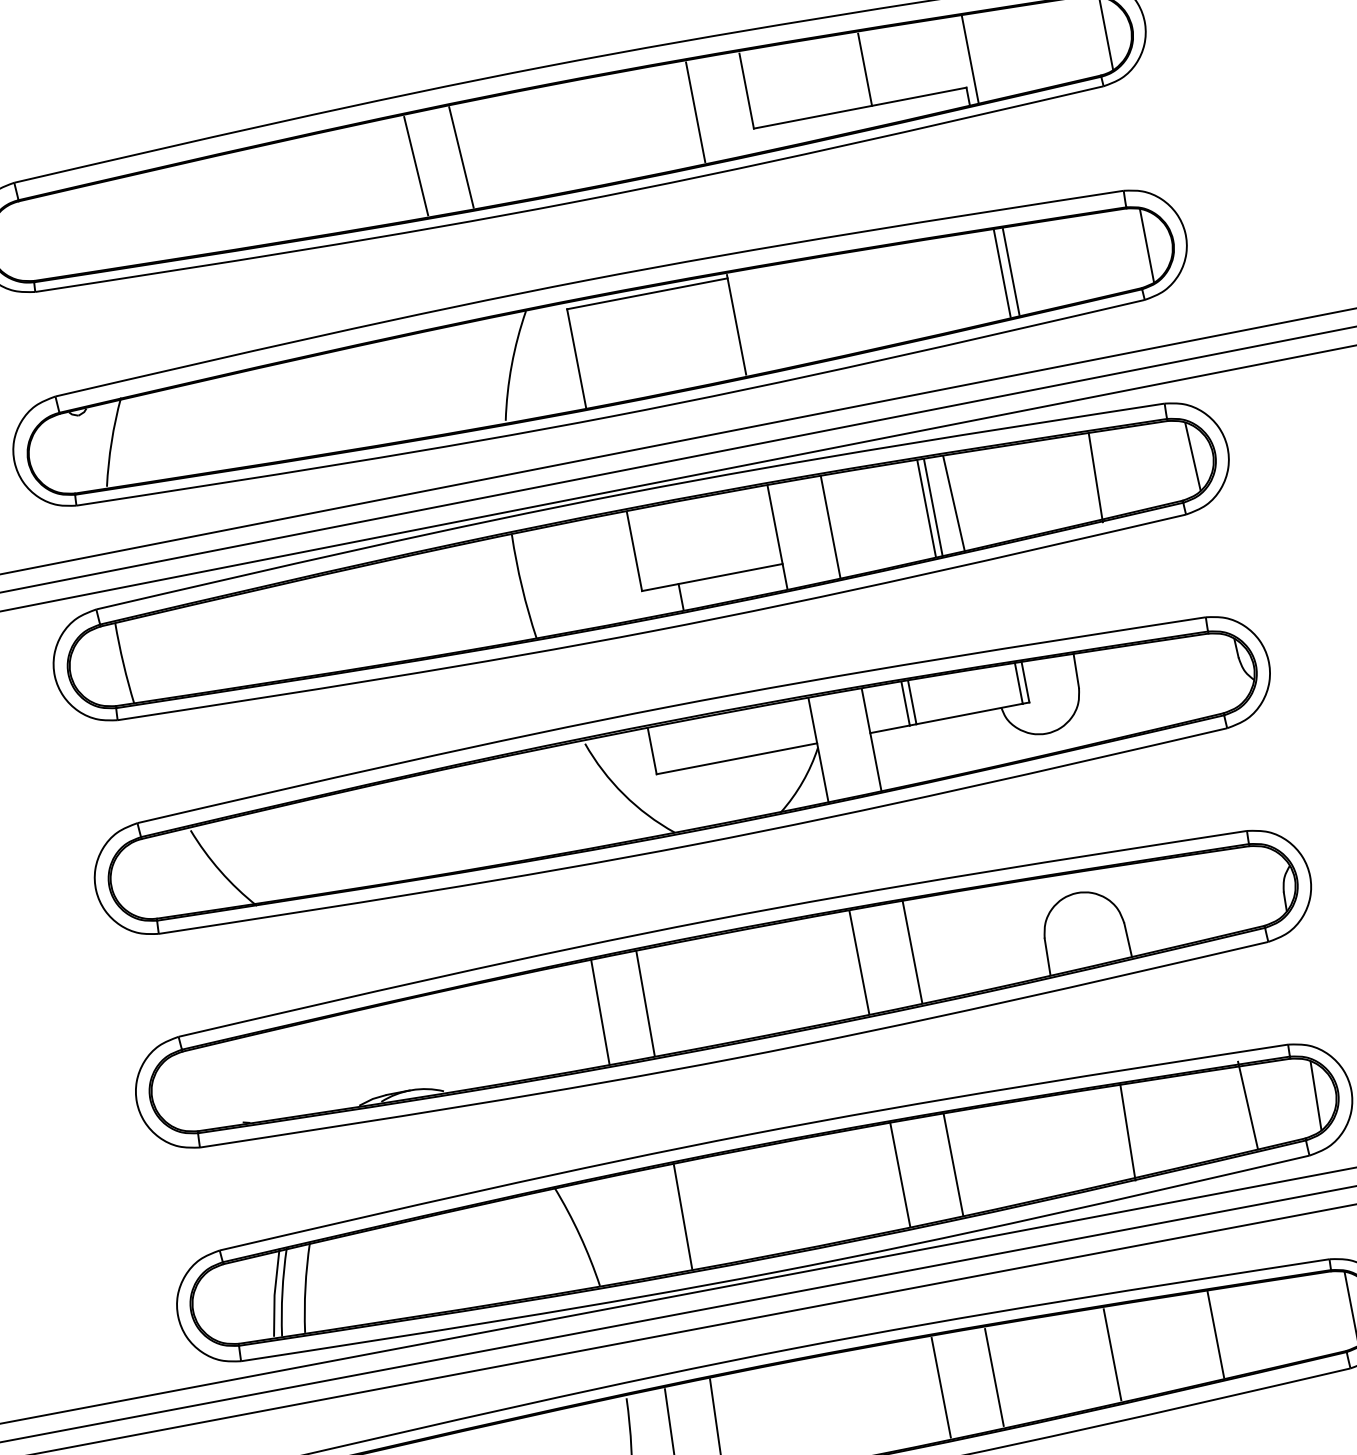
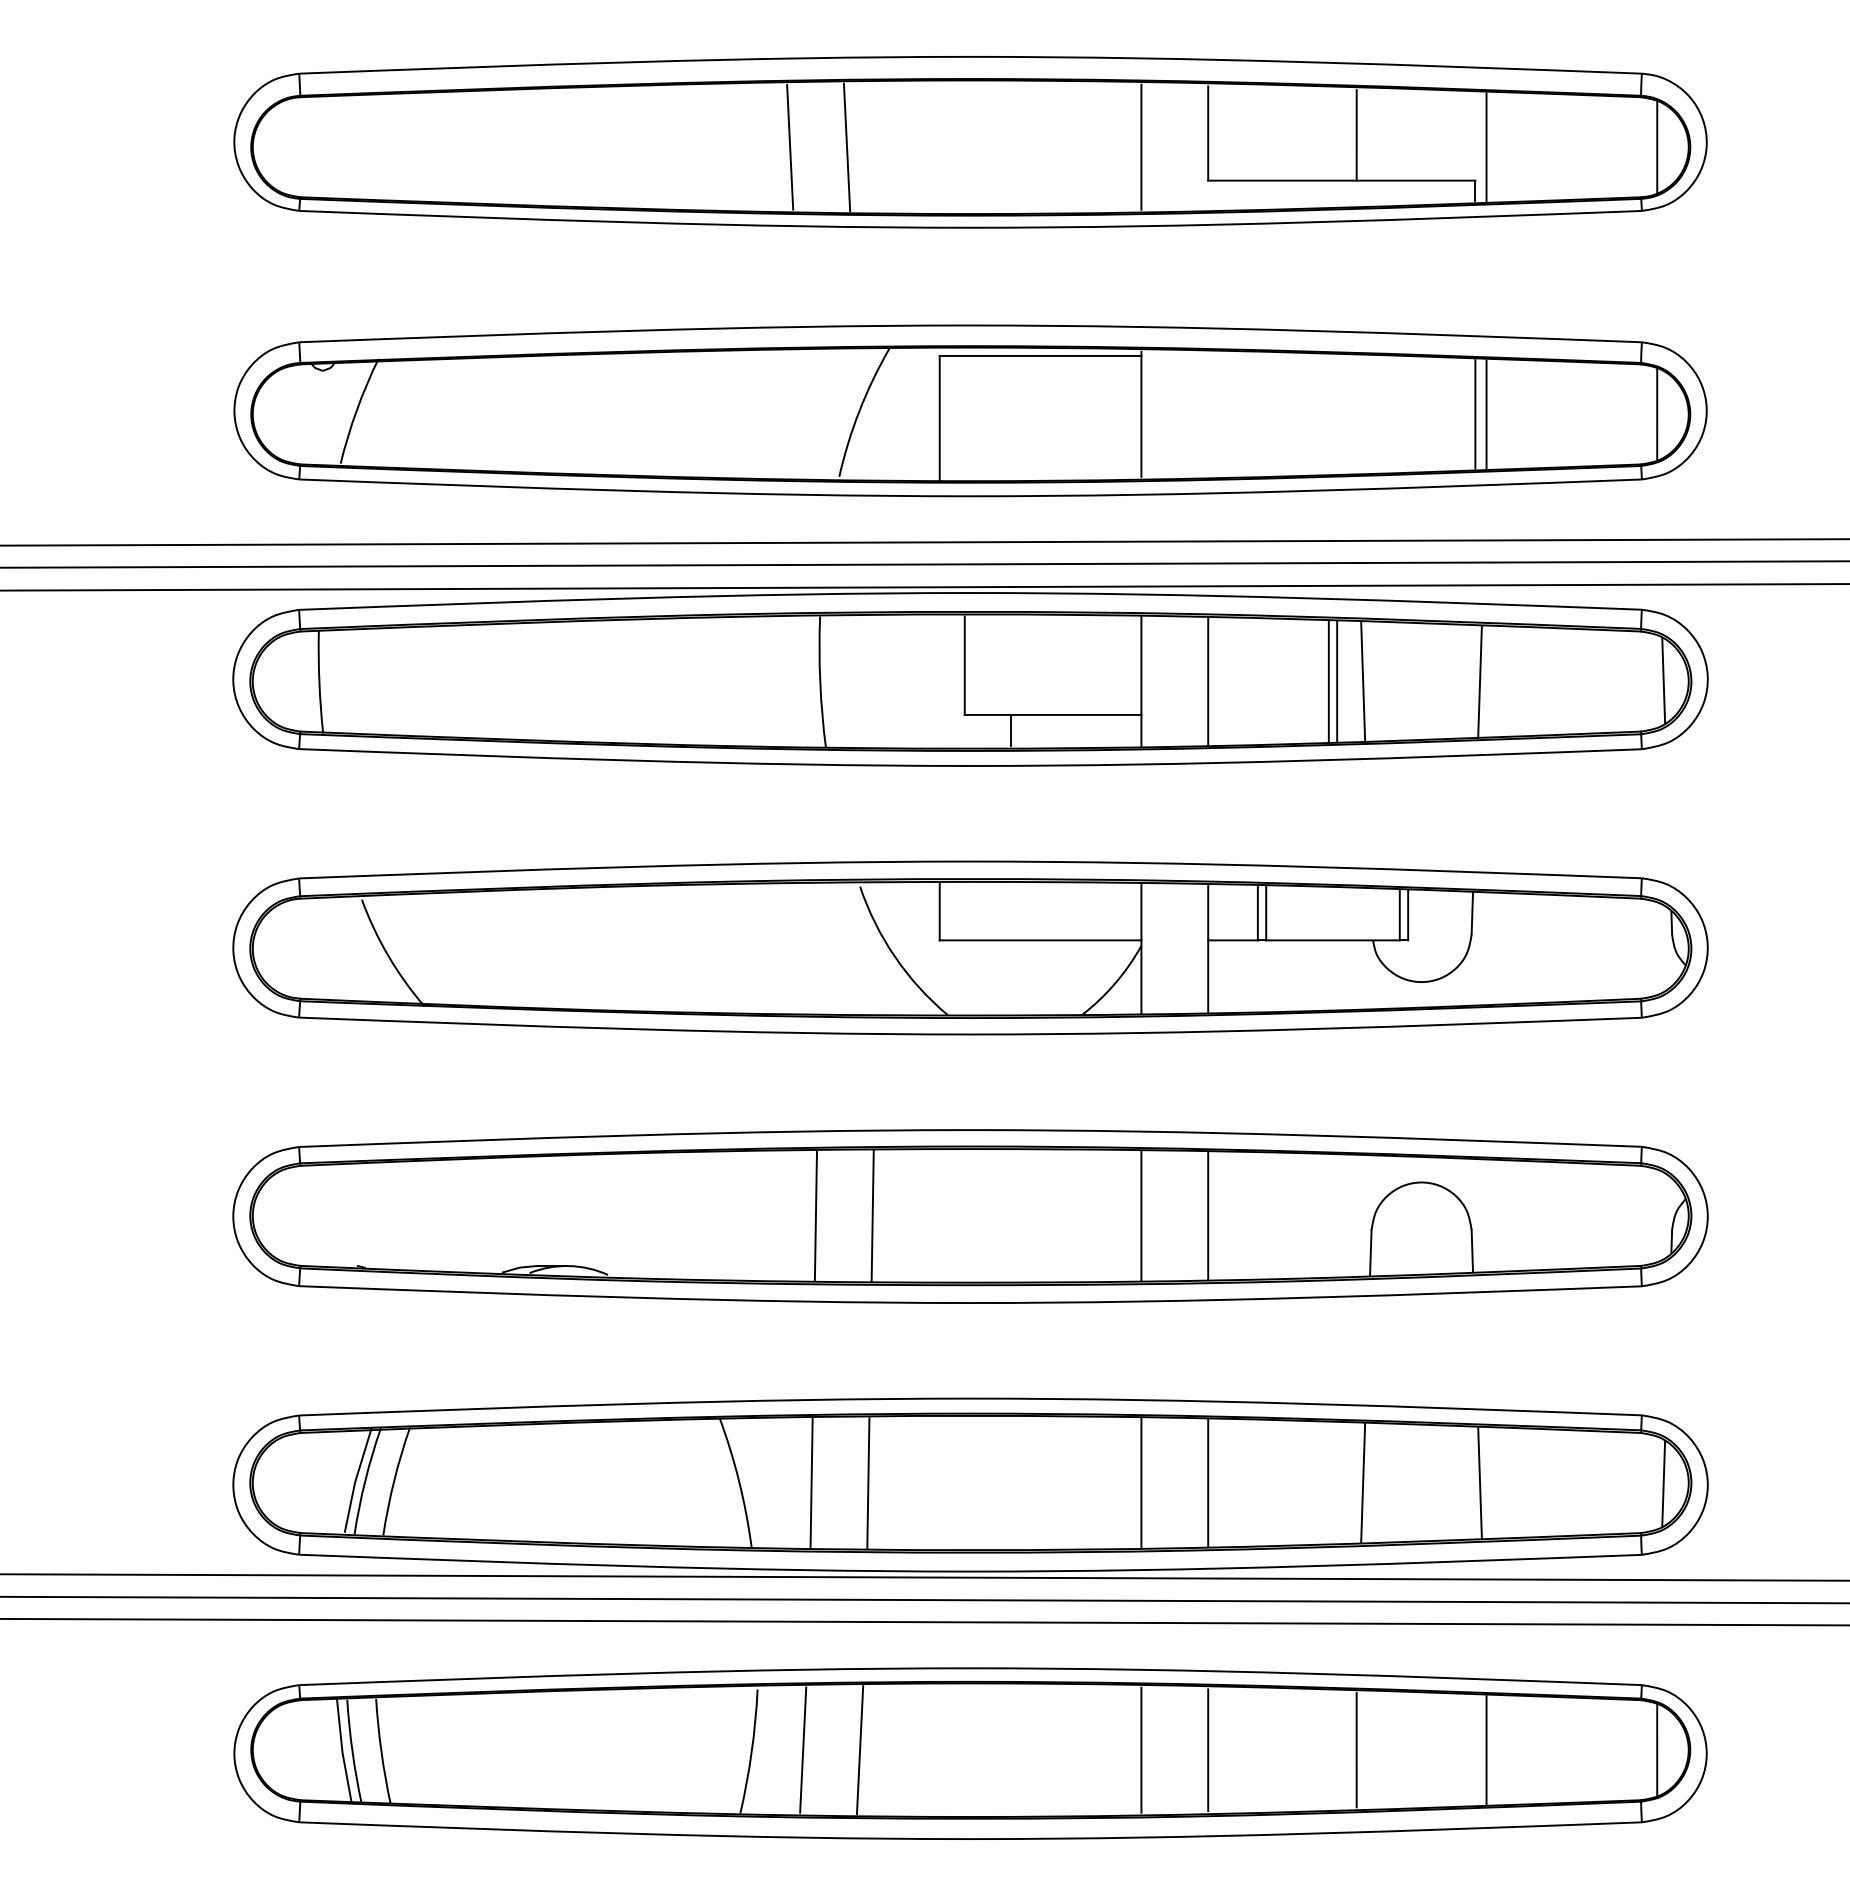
line: (1095, 477) -> (1479, 681), moved
line: (1247, 1105) -> (1479, 1482), moved
line: (1128, 1132) -> (1363, 1482), moved
line: (637, 1226) -> (811, 1483), added

